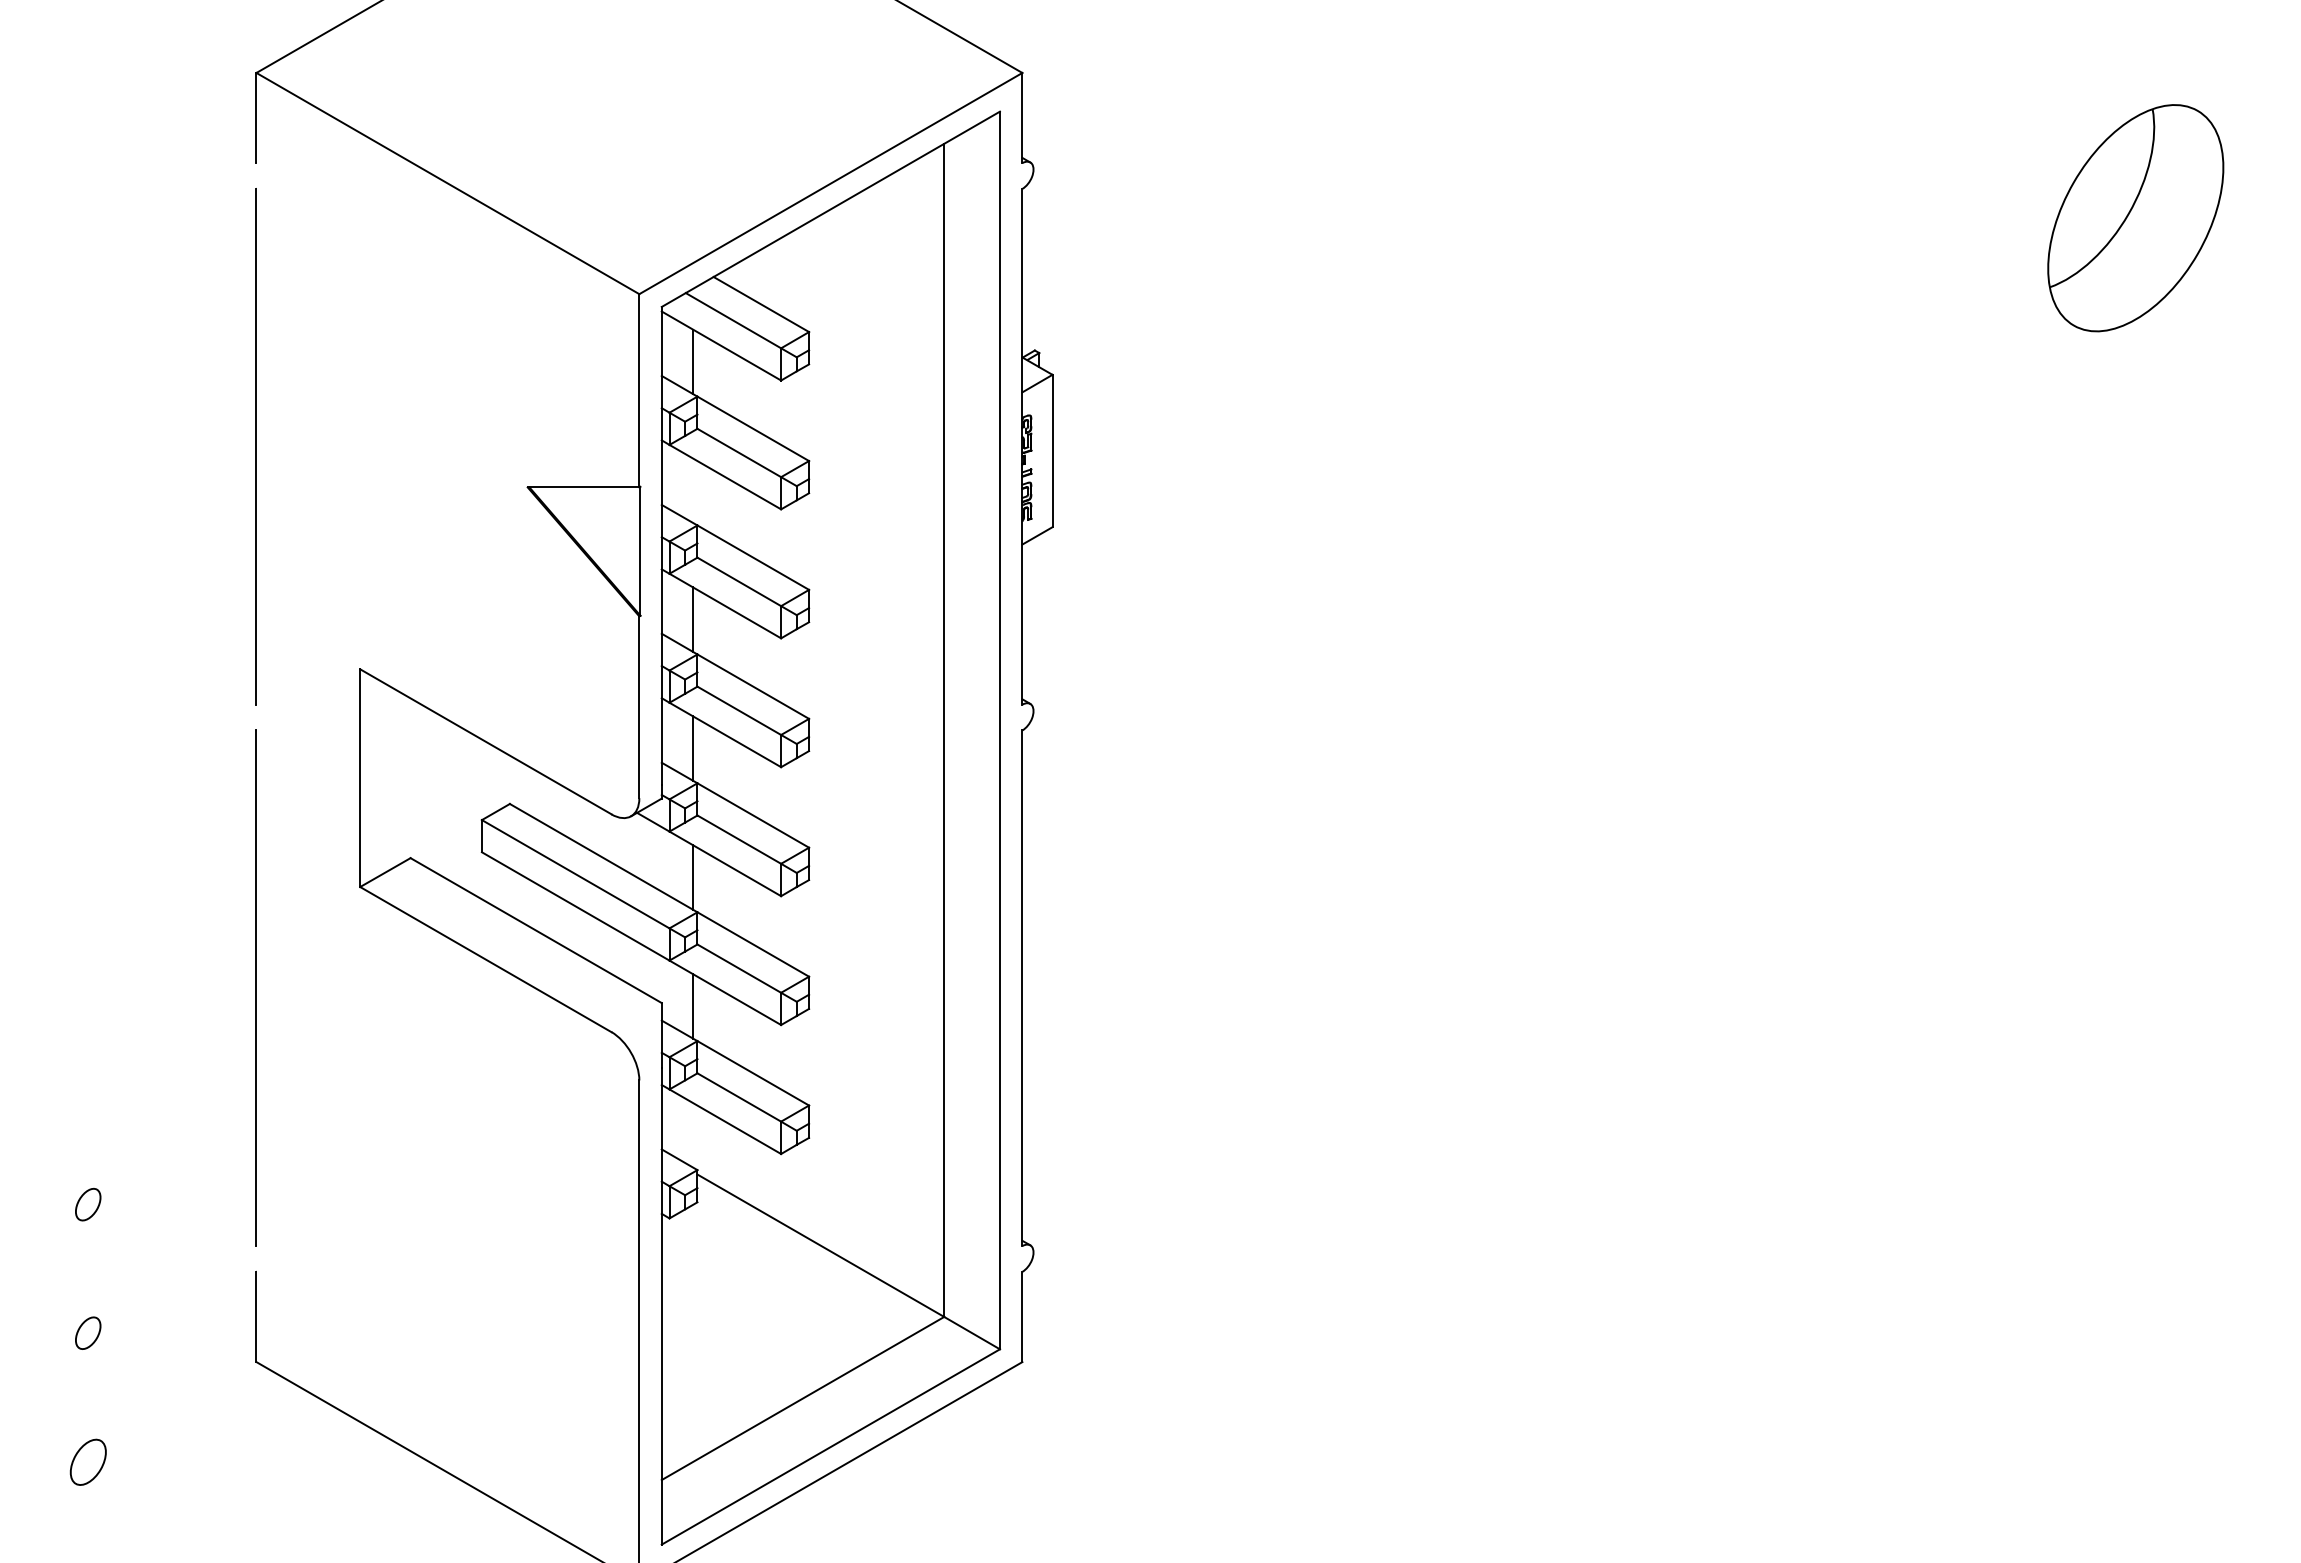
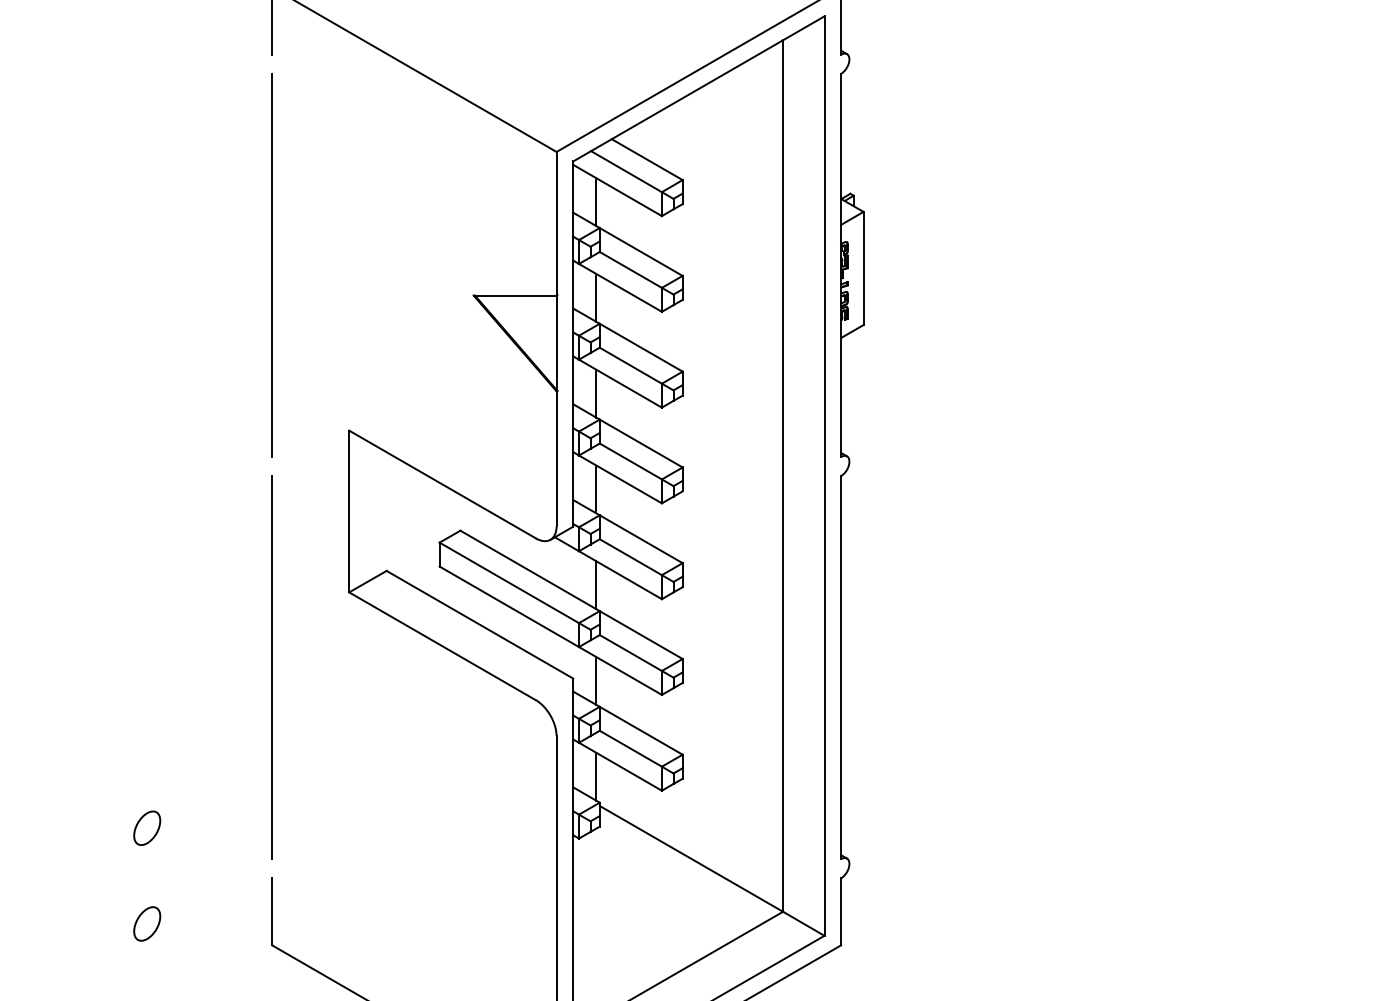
line: (693, 490) -> (596, 297), added
line: (693, 1135) -> (596, 776), added
part: (87, 1204) -> (146, 828), size x1.43
part: (87, 1332) -> (146, 923), size x1.43

